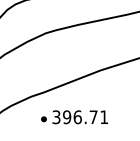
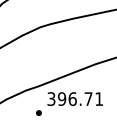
text: (79, 117) -> (74, 99), moved

